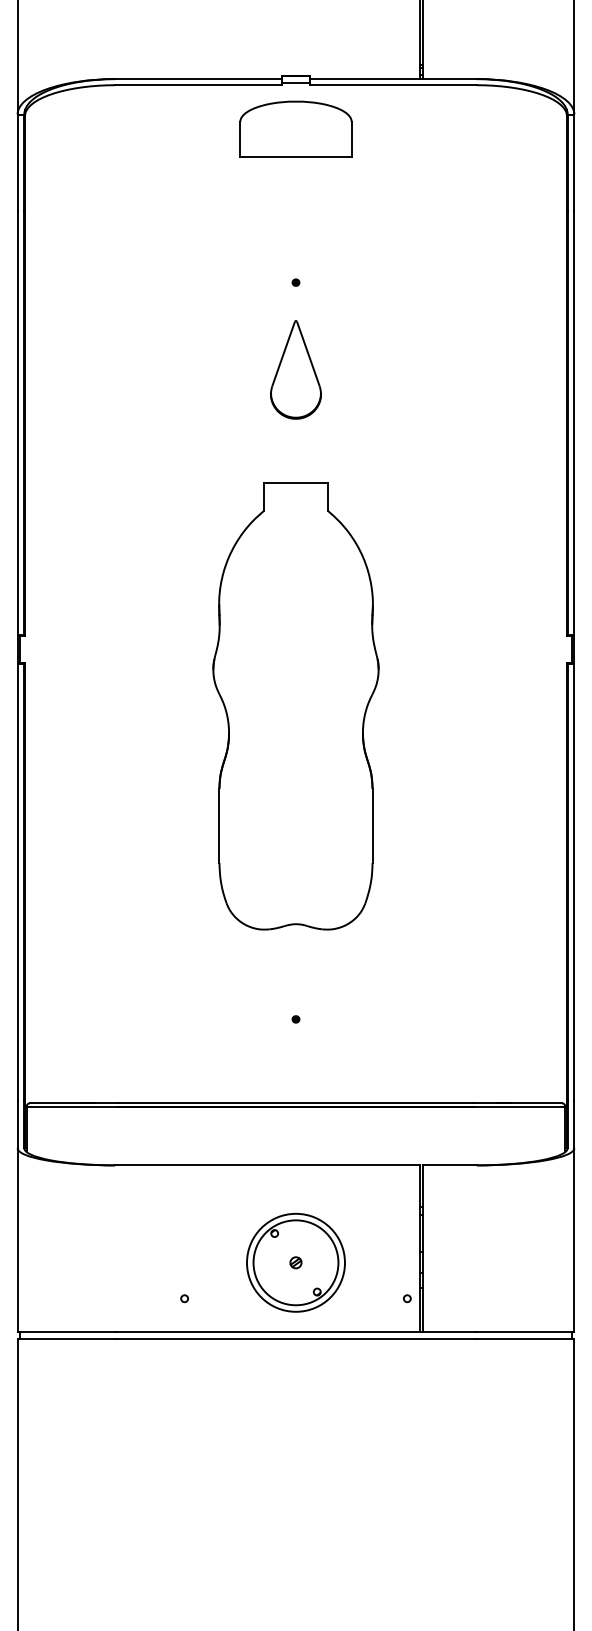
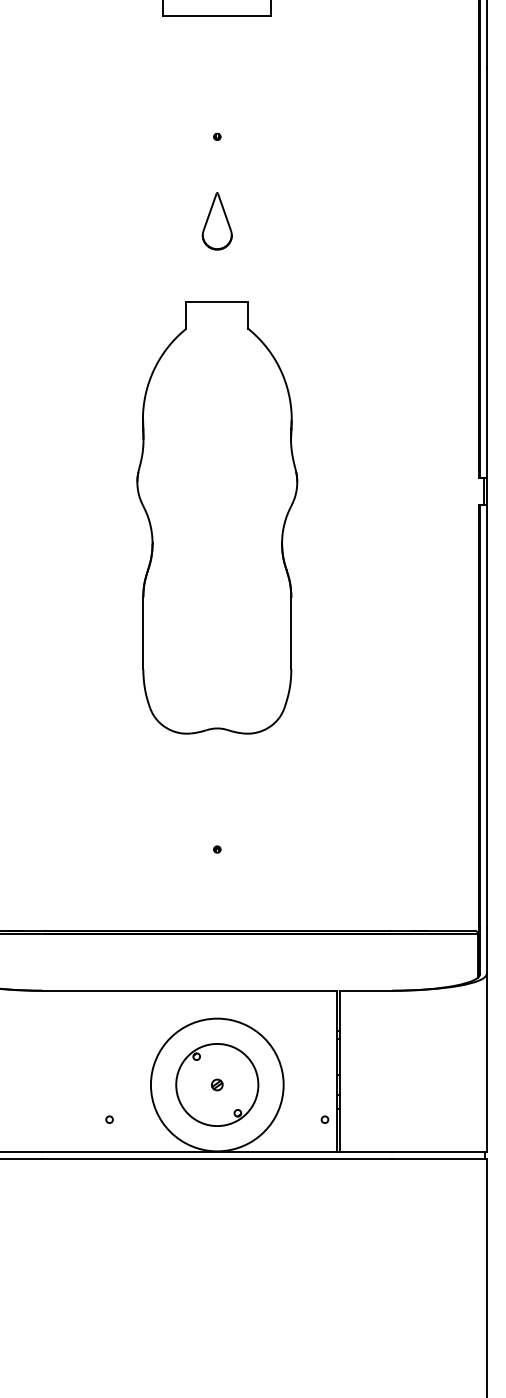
part: (295, 369) -> (216, 220), size x0.6
part: (295, 706) -> (216, 517), moved
circle: (295, 1262) -> (216, 1084), size x1.4

